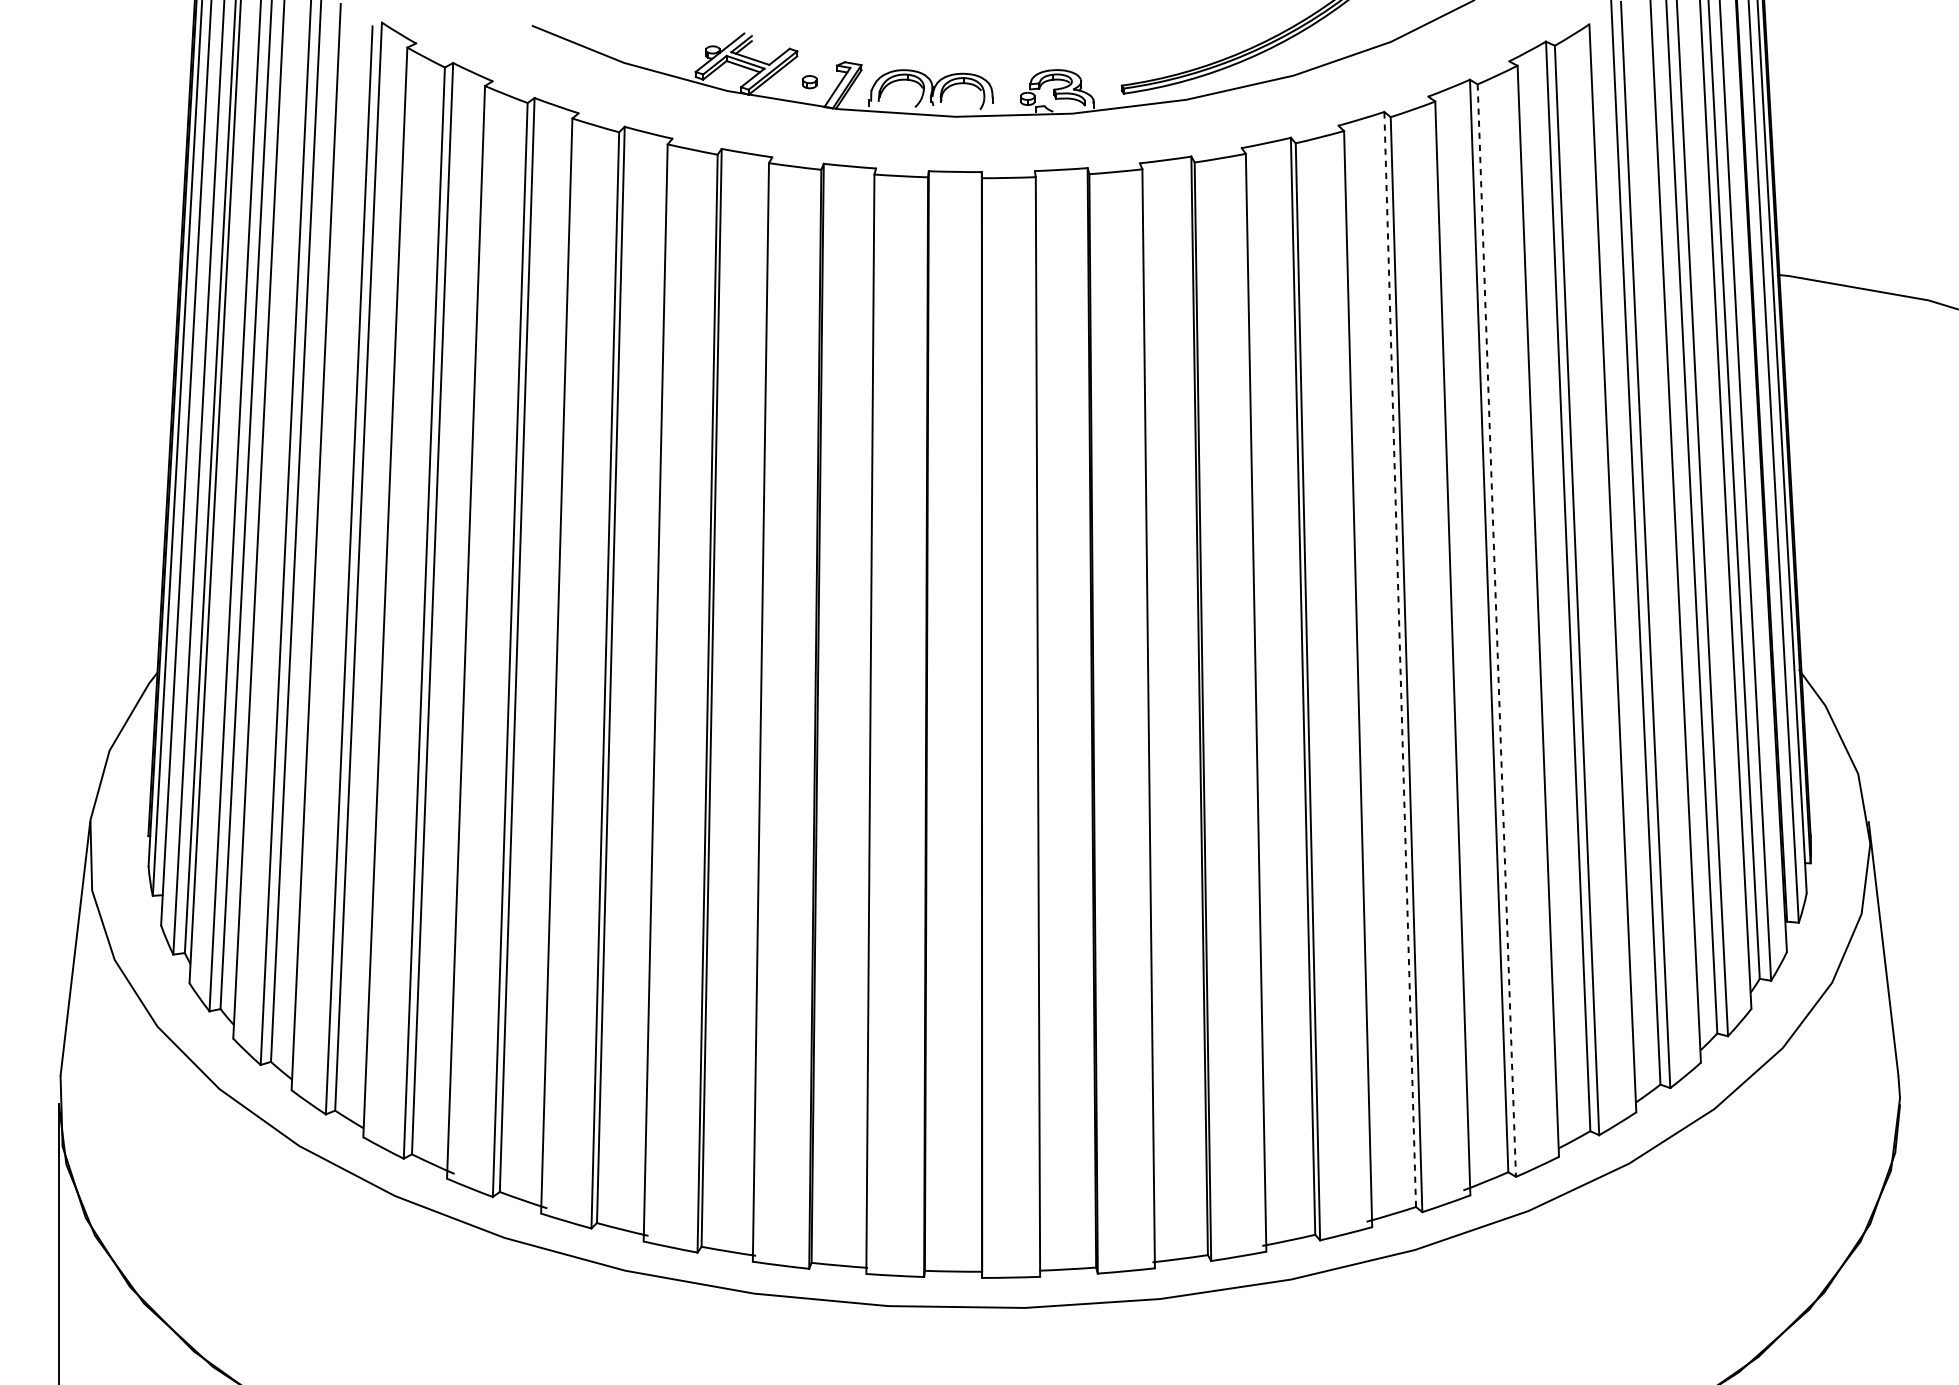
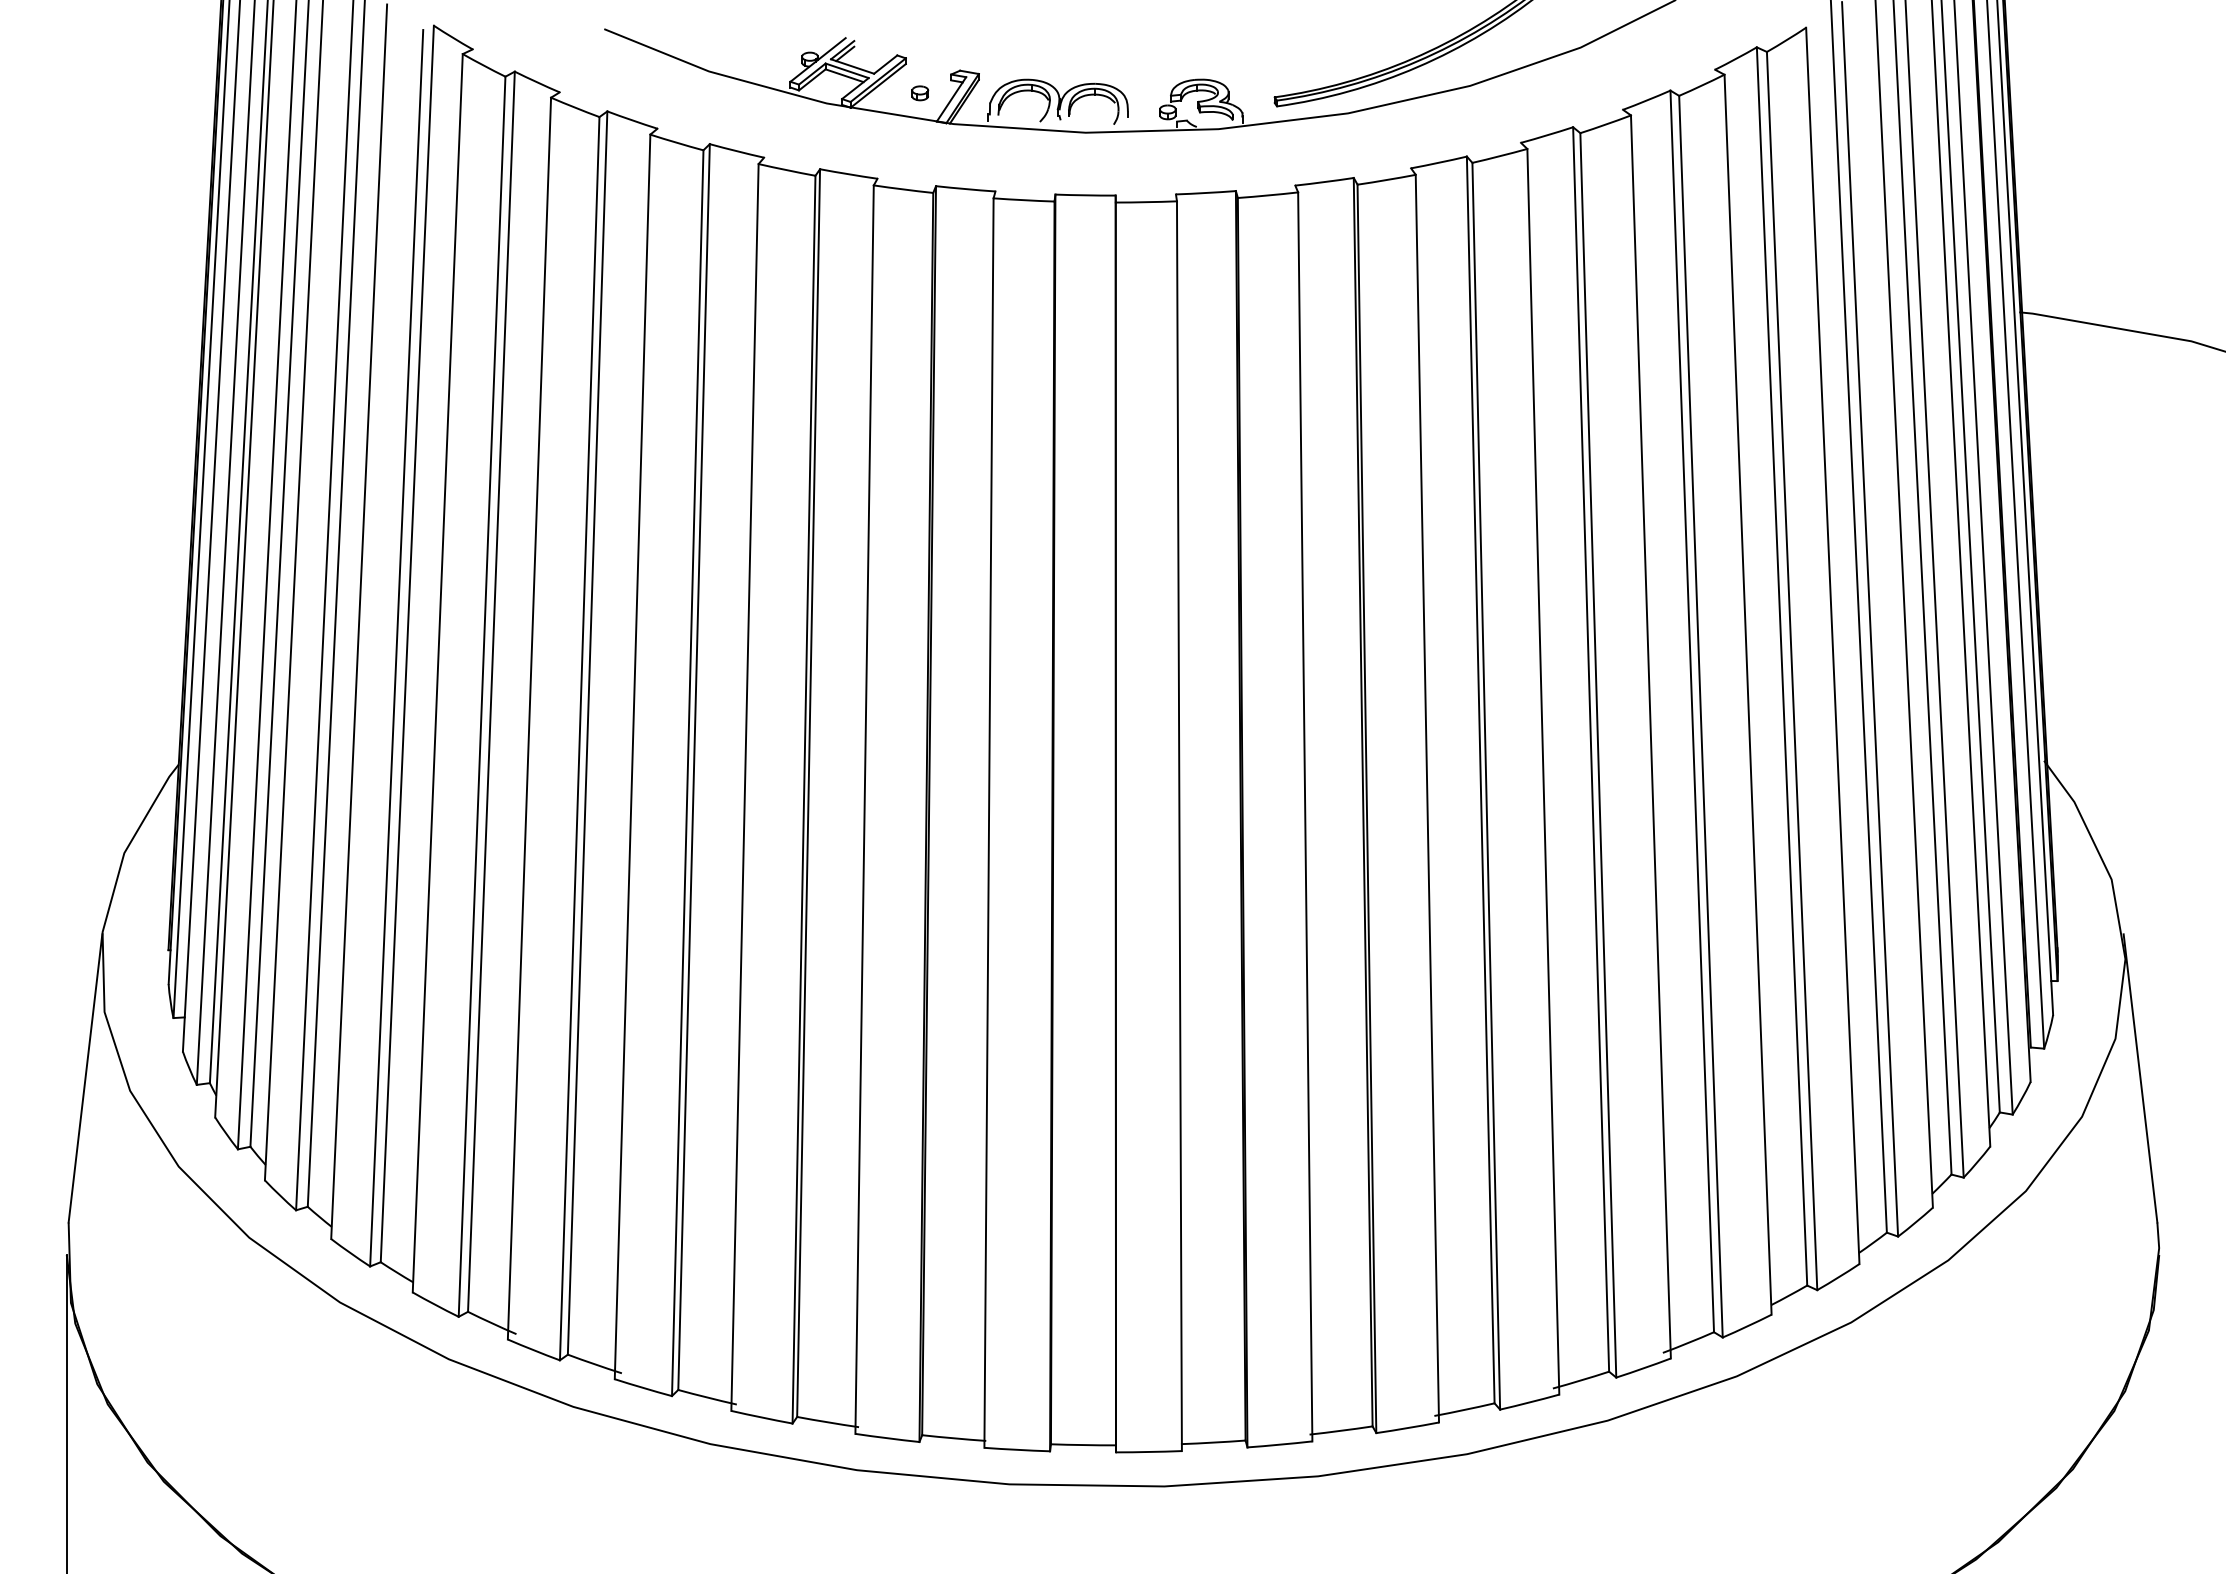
line: (1496, 631) -> (1700, 717), dashed -> solid
line: (1400, 658) -> (1591, 748), dashed -> solid

